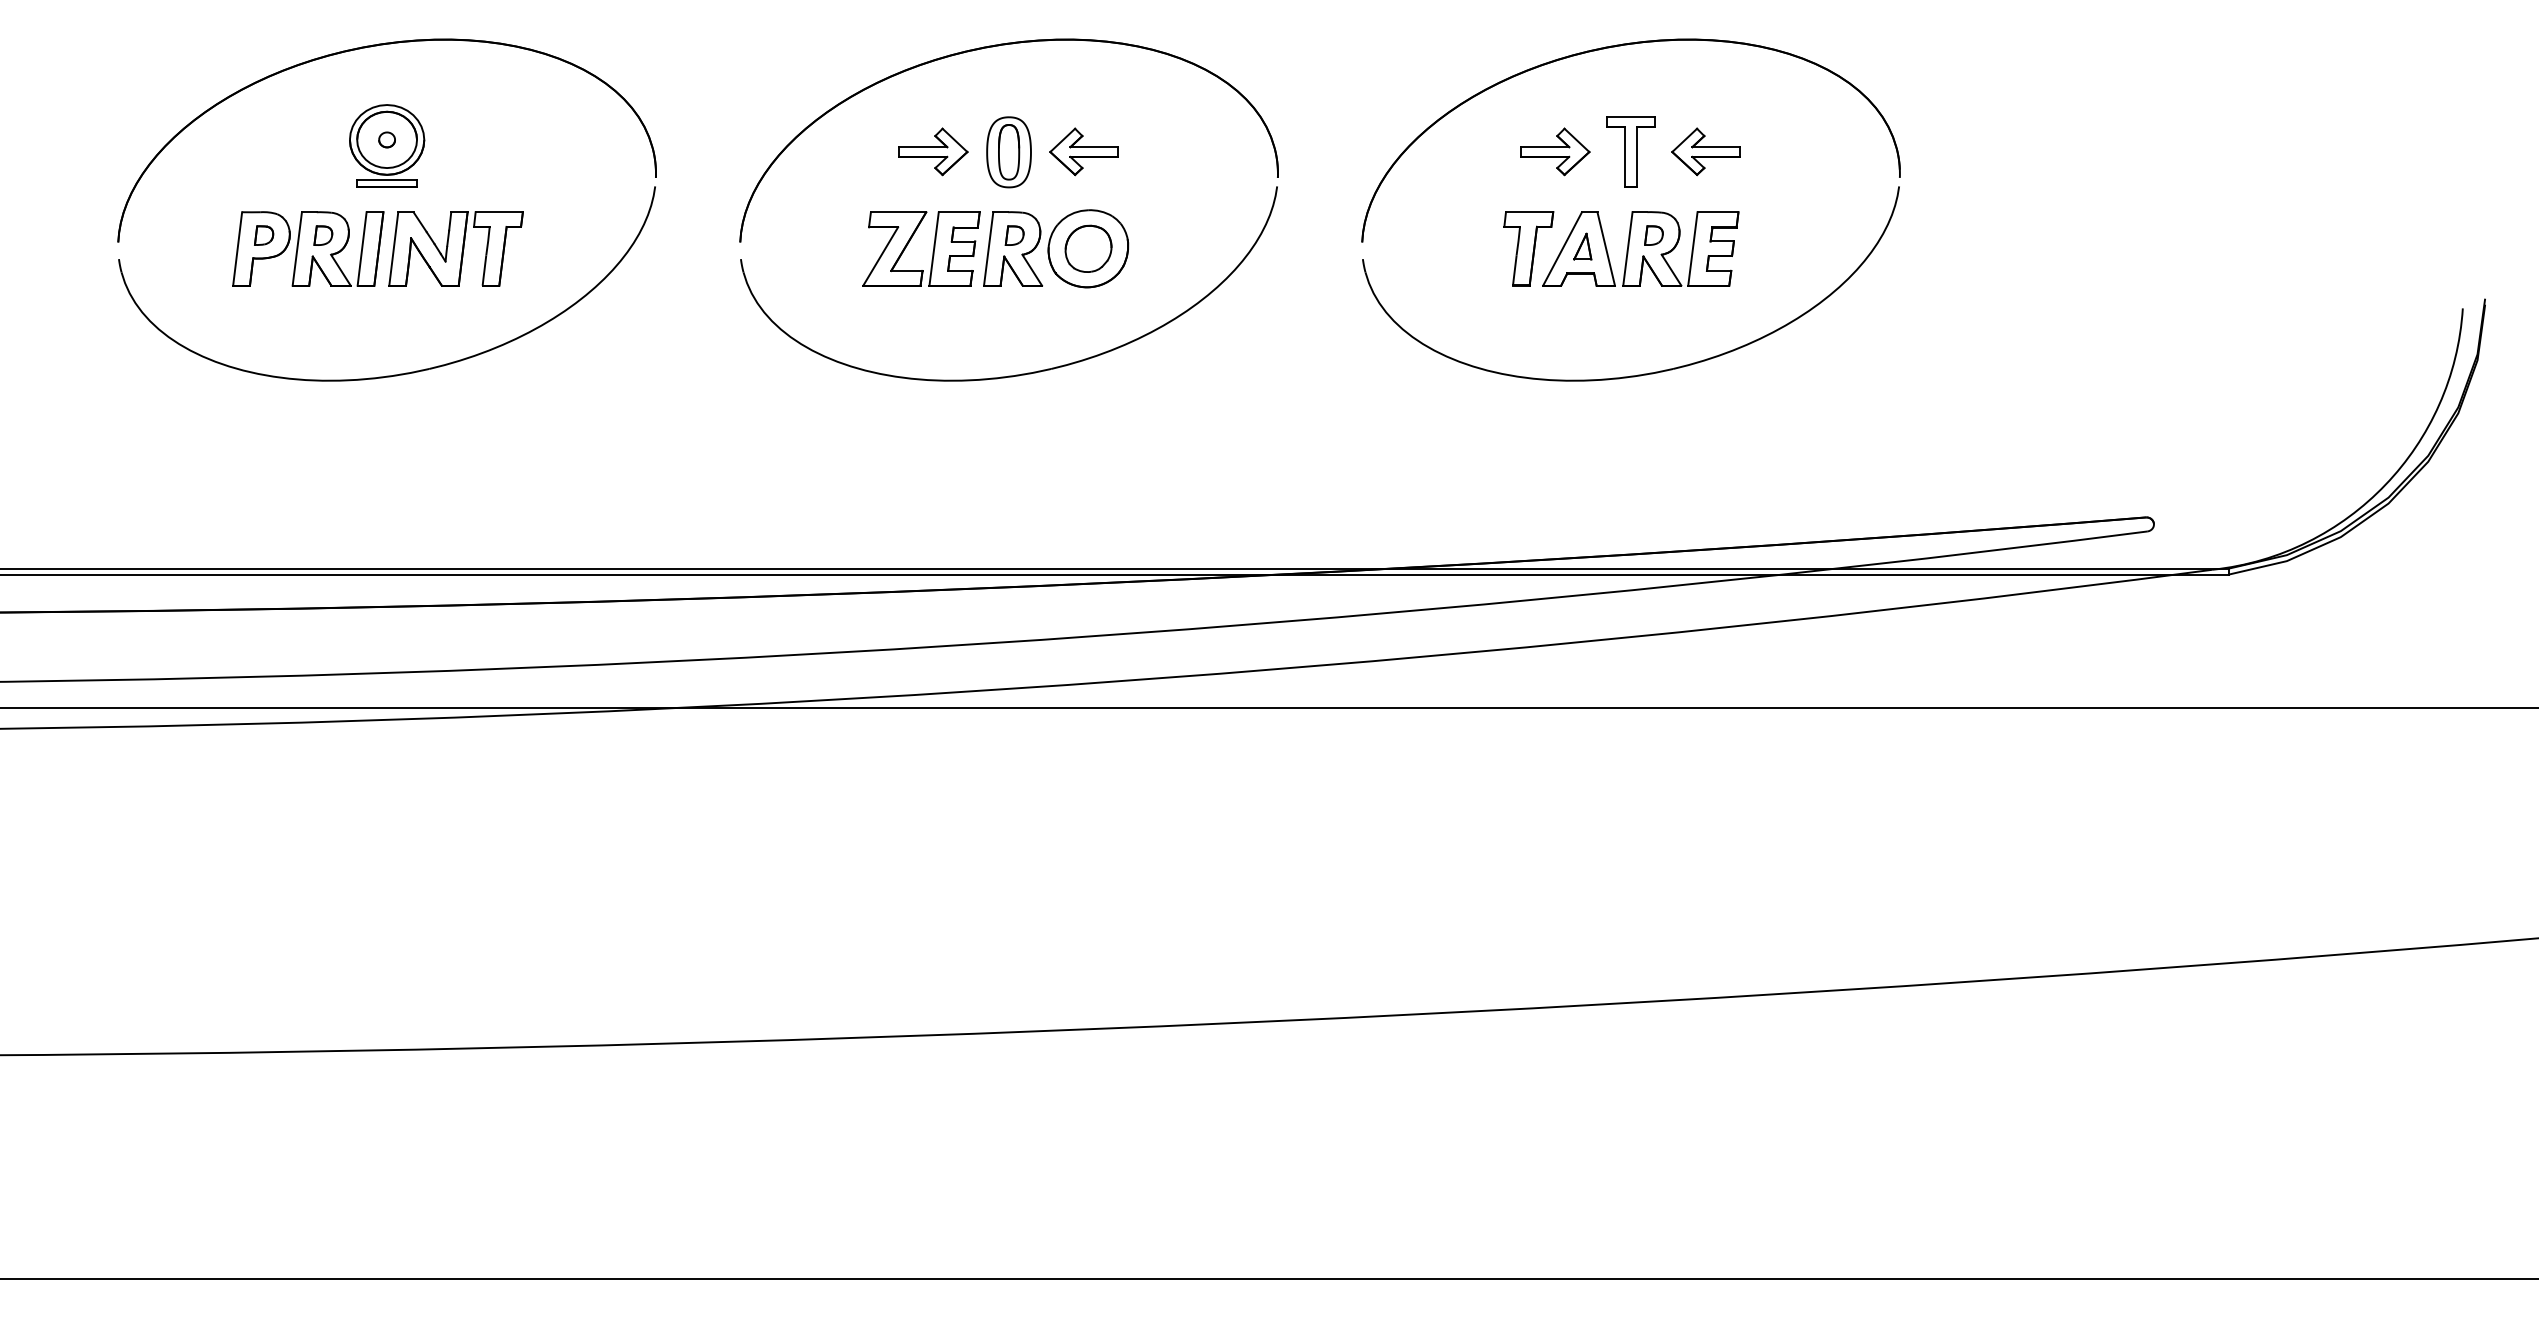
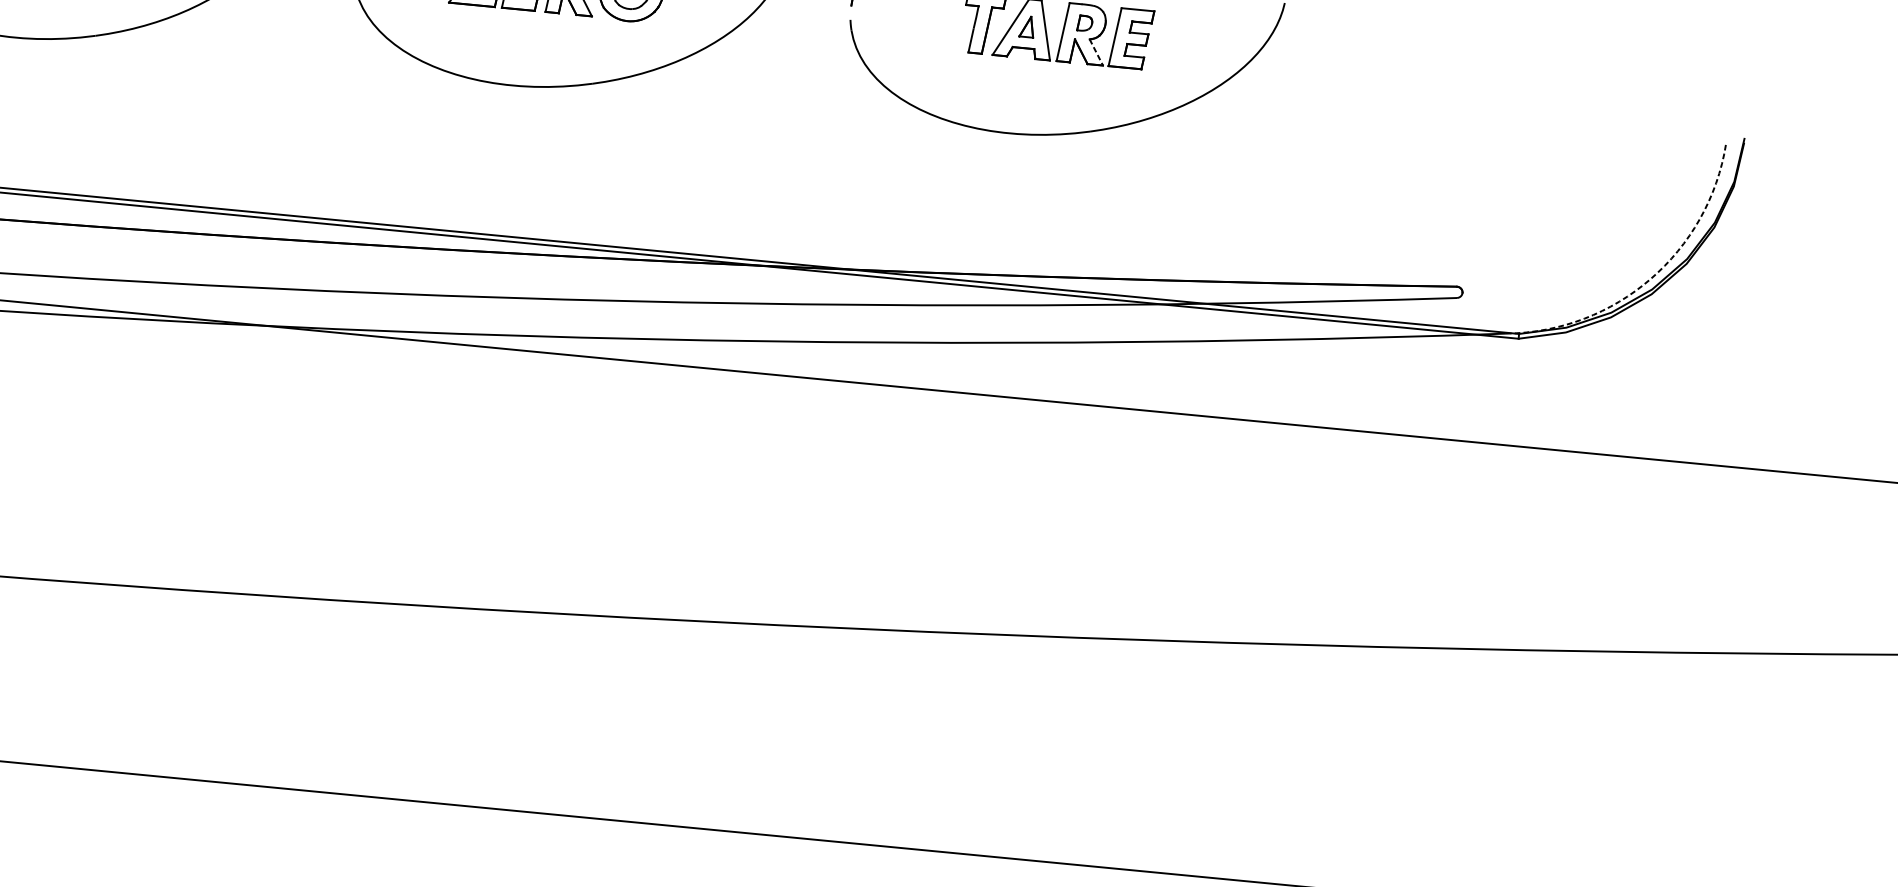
line: (1671, 270) -> (1096, 52), solid -> dashed
arc: (2385, 484) -> (1650, 278), solid -> dashed

